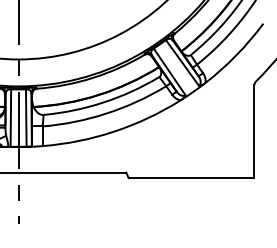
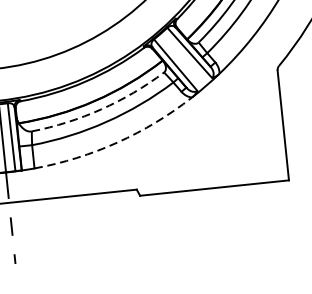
arc: (103, 102) -> (101, 109), solid -> dashed
arc: (114, 131) -> (117, 142), solid -> dashed

